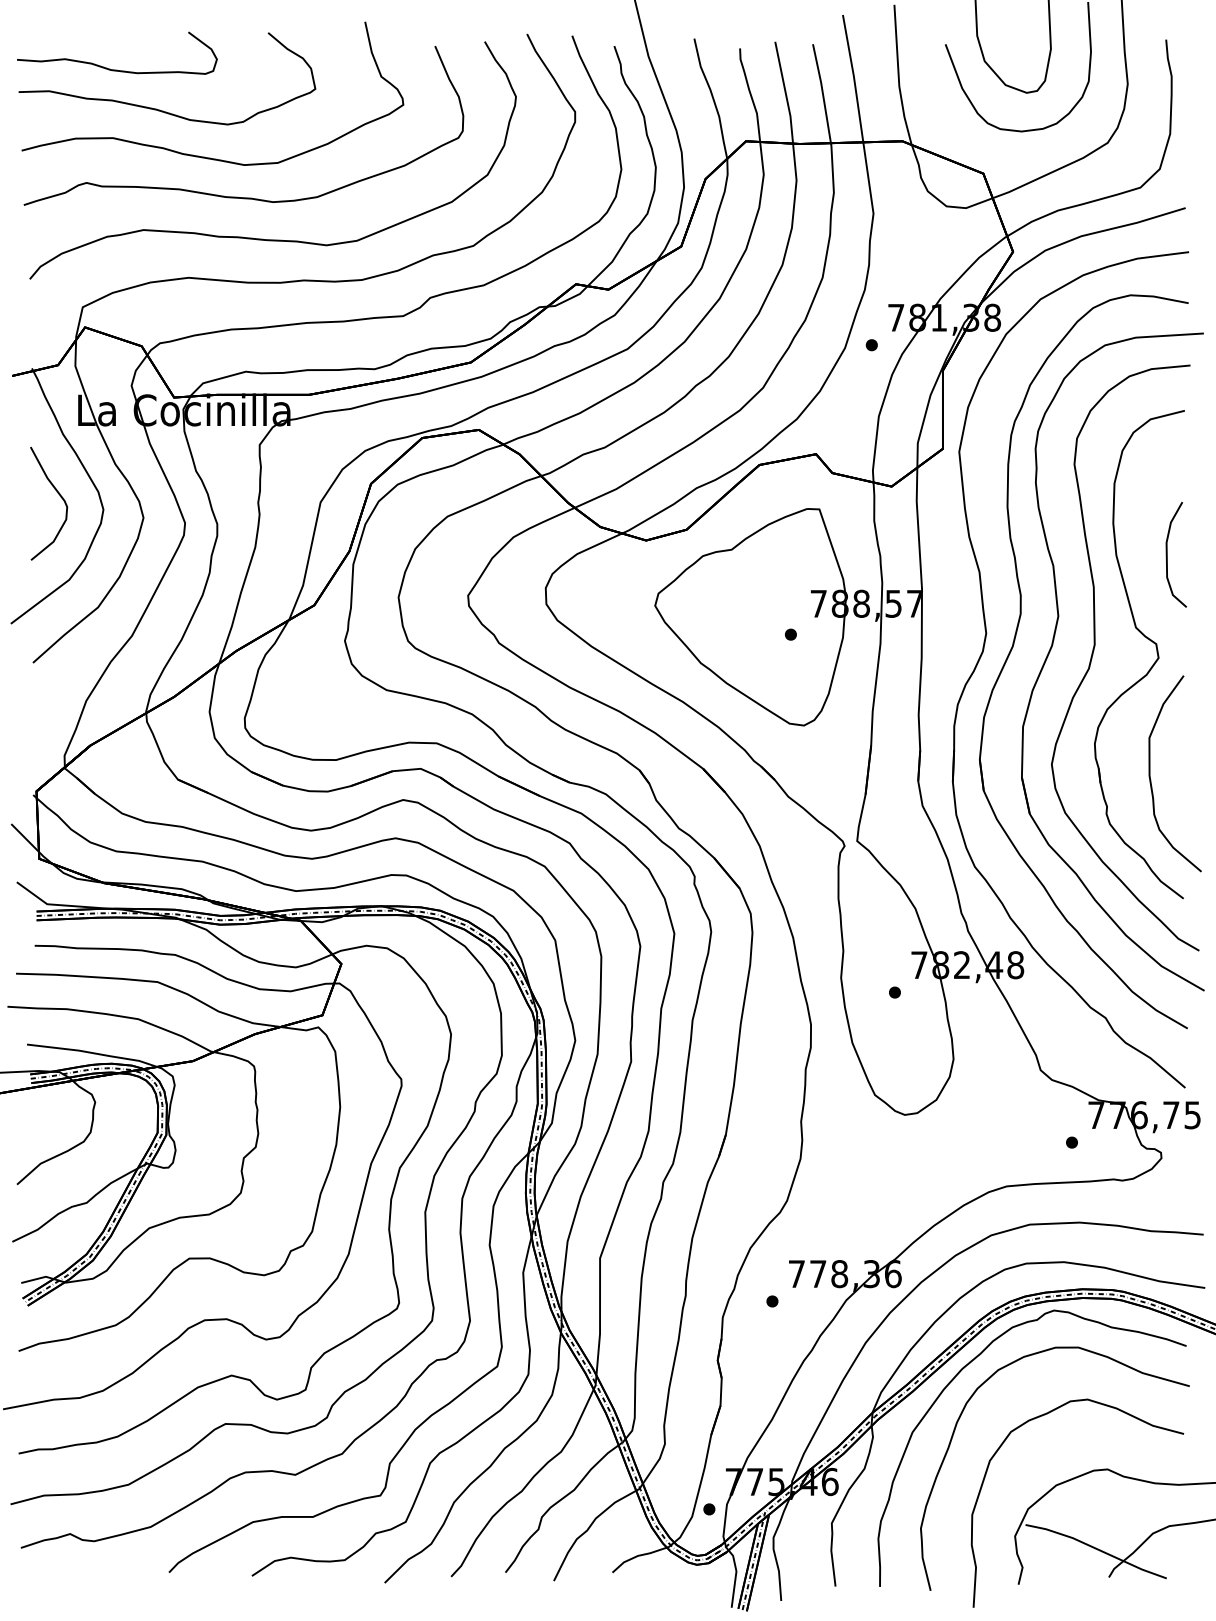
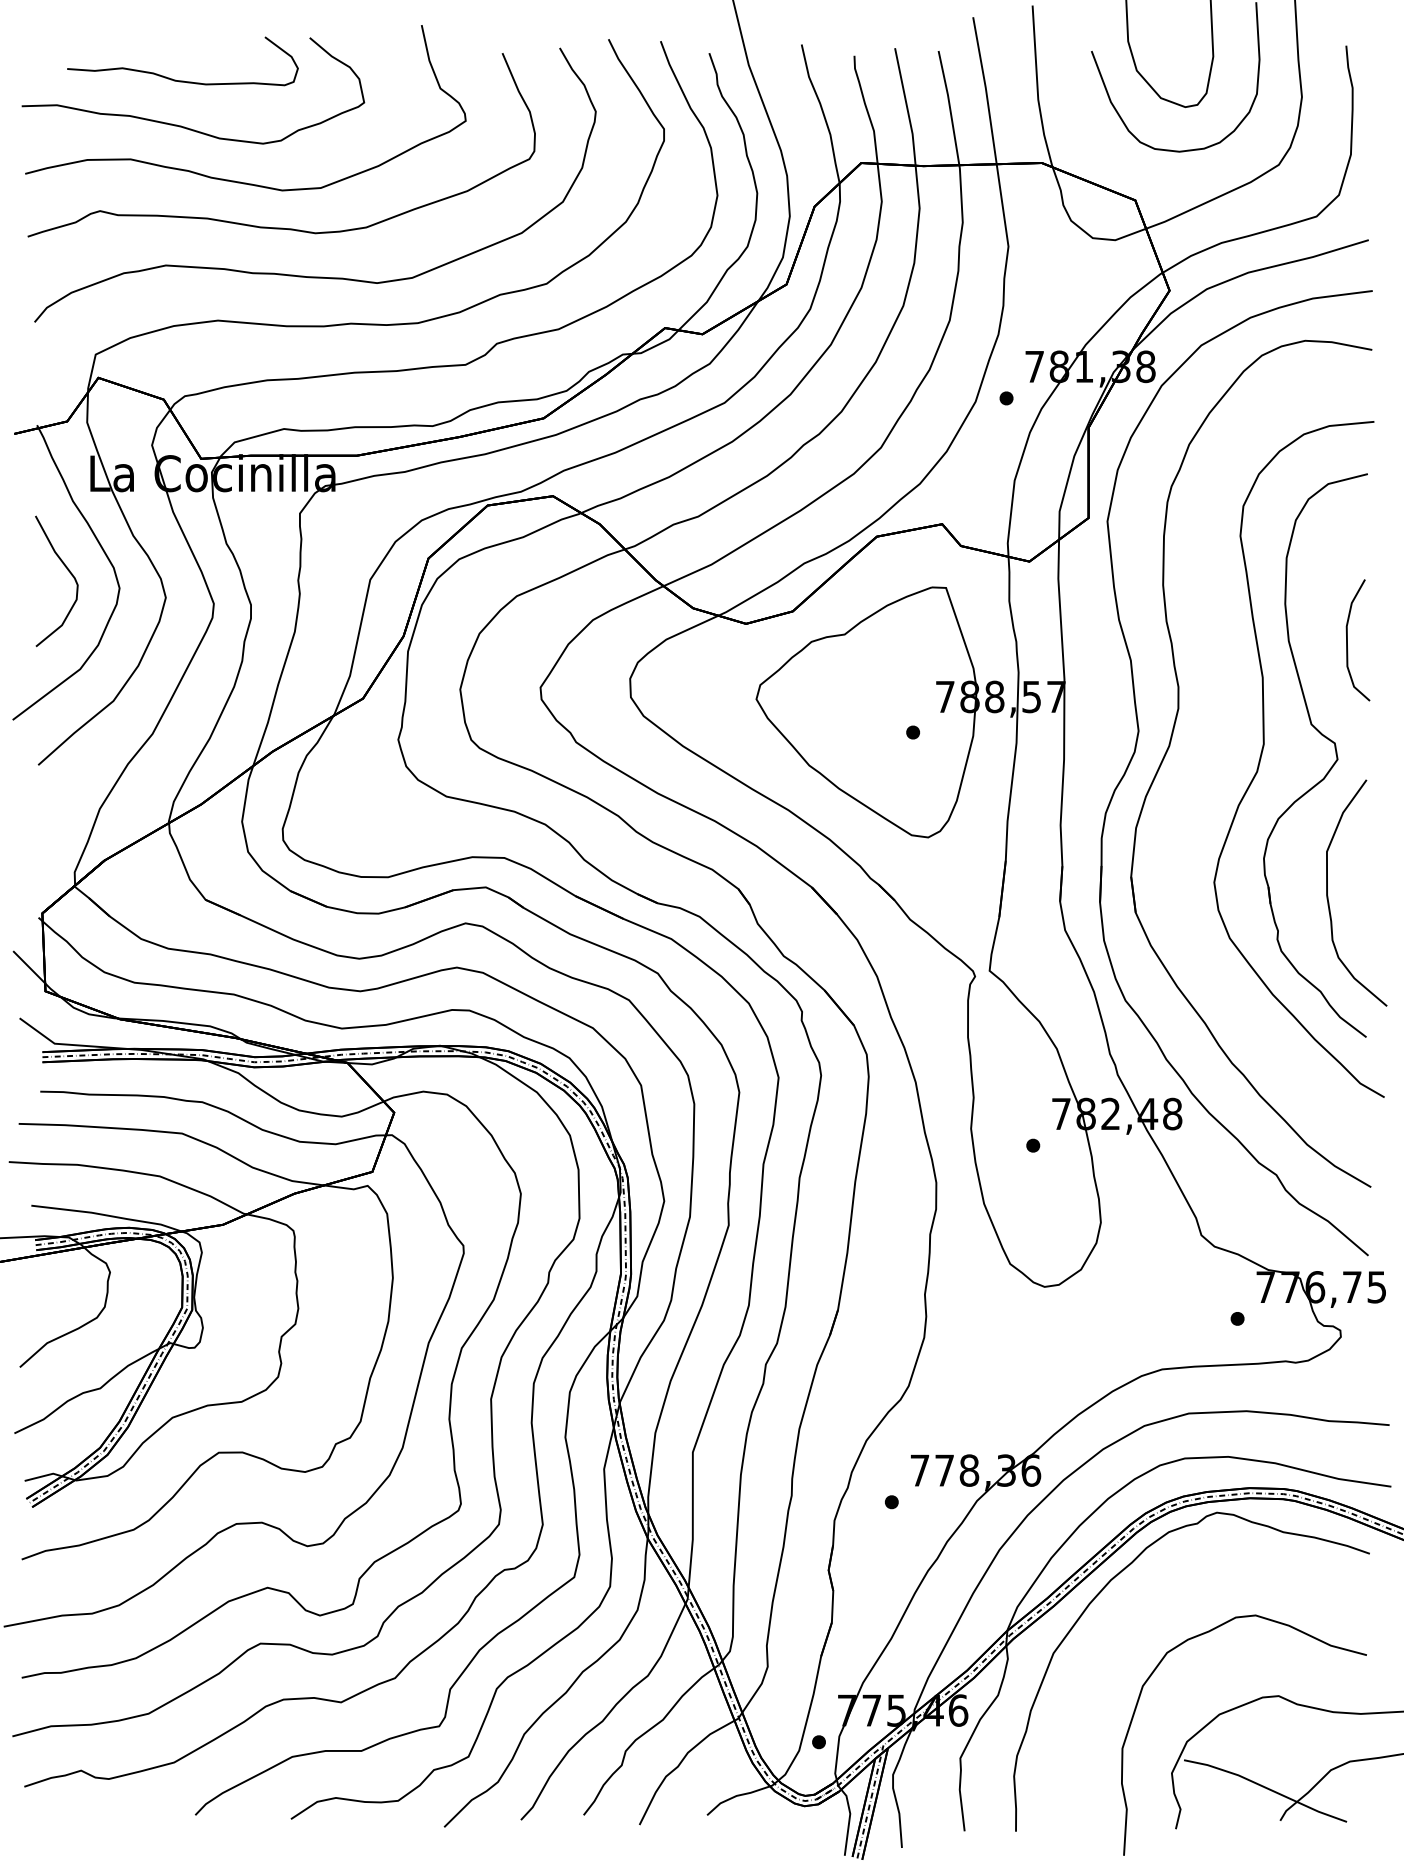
curve: (117, 69) -> (183, 80), moved
part: (1053, 644) -> (1216, 743), removed
curve: (954, 1433) -> (1101, 1654), removed

